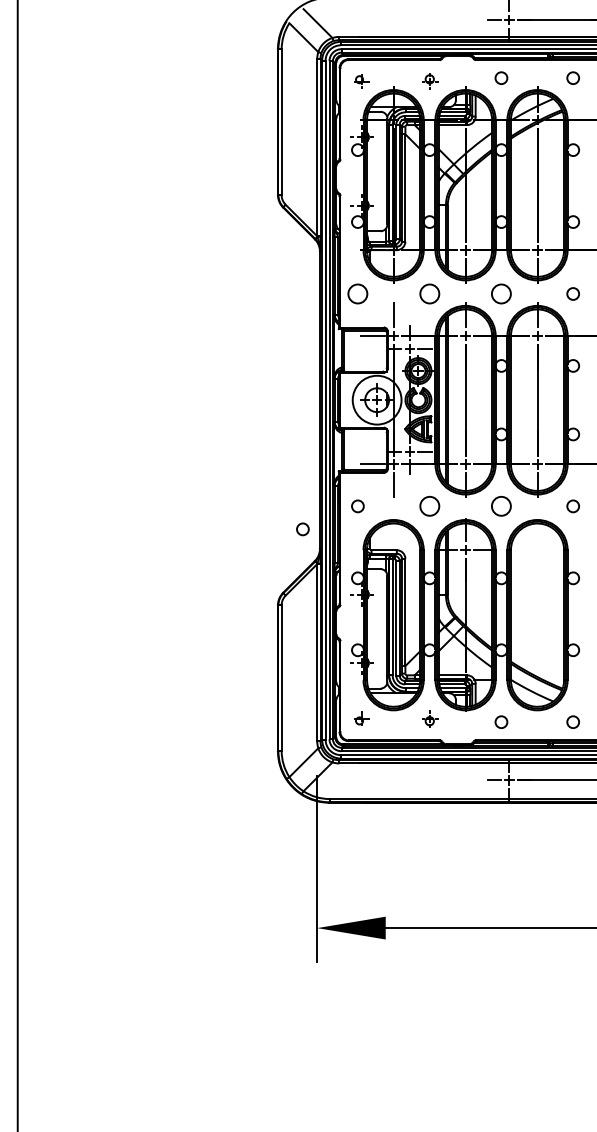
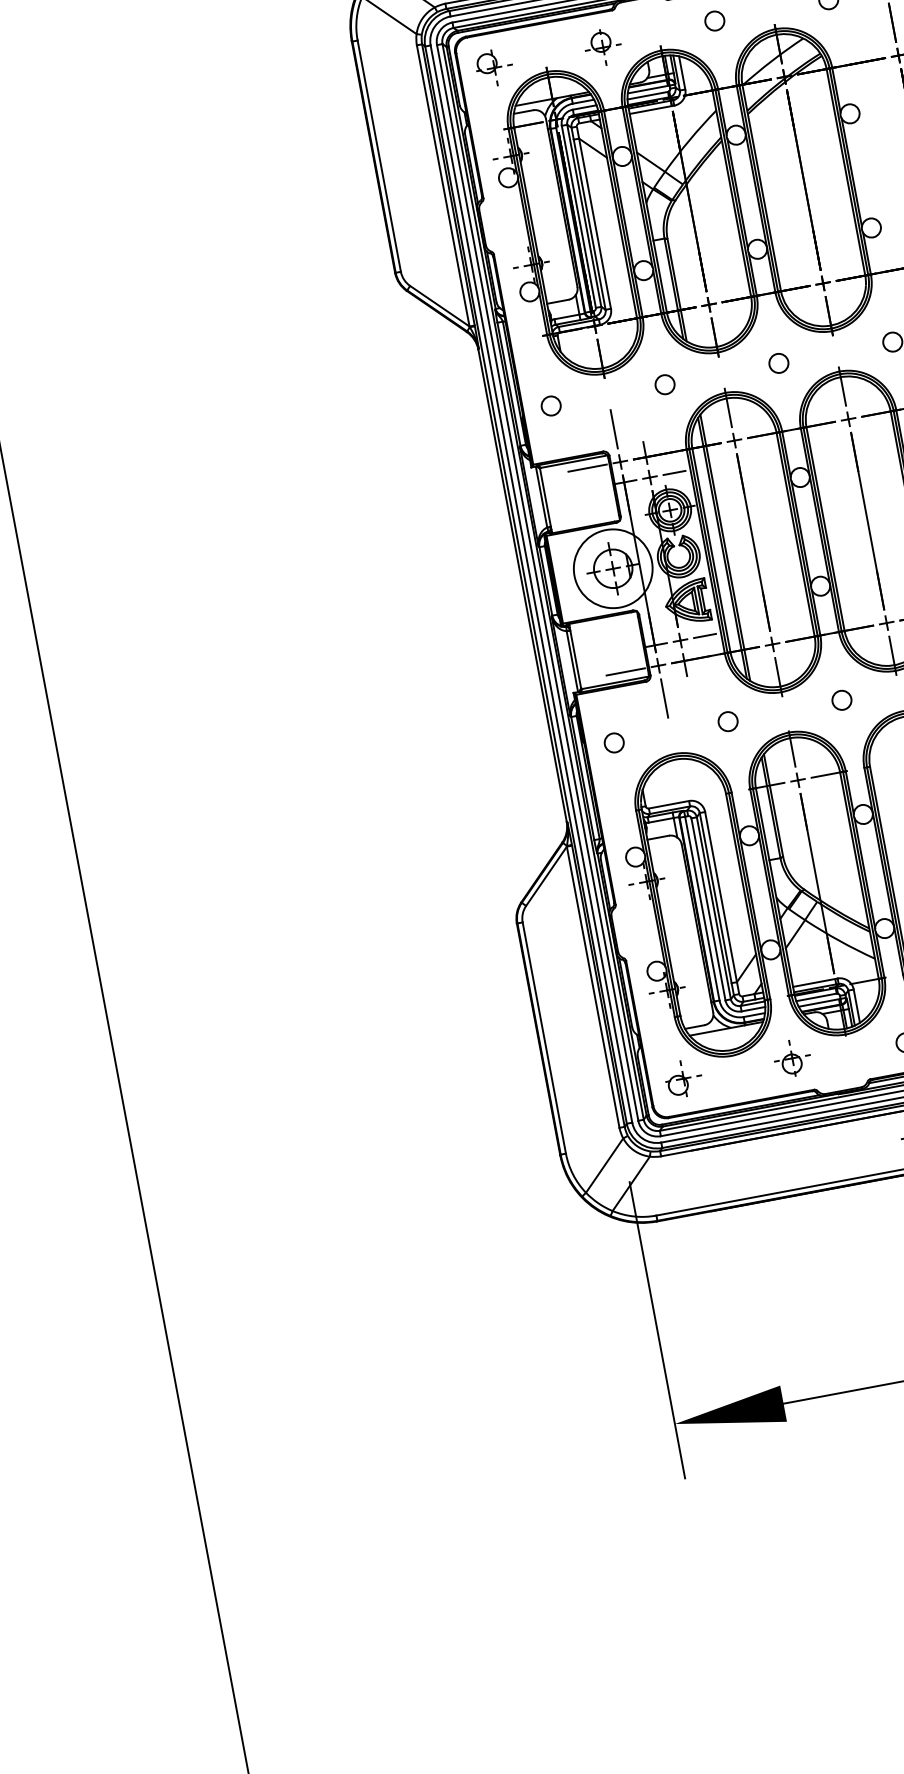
part: (361, 81) -> (493, 67), size x1.67
part: (429, 81) -> (601, 47), size x1.43
circle: (357, 293) -> (550, 405), size x0.62
circle: (429, 293) -> (664, 383), size x0.62
circle: (501, 293) -> (778, 362), size x0.62
circle: (429, 506) -> (727, 721), size x0.62
circle: (501, 506) -> (842, 700), size x0.62
circle: (302, 529) -> (533, 796), removed
part: (361, 718) -> (682, 1078), size x1.67
part: (429, 718) -> (790, 1058), size x1.43

